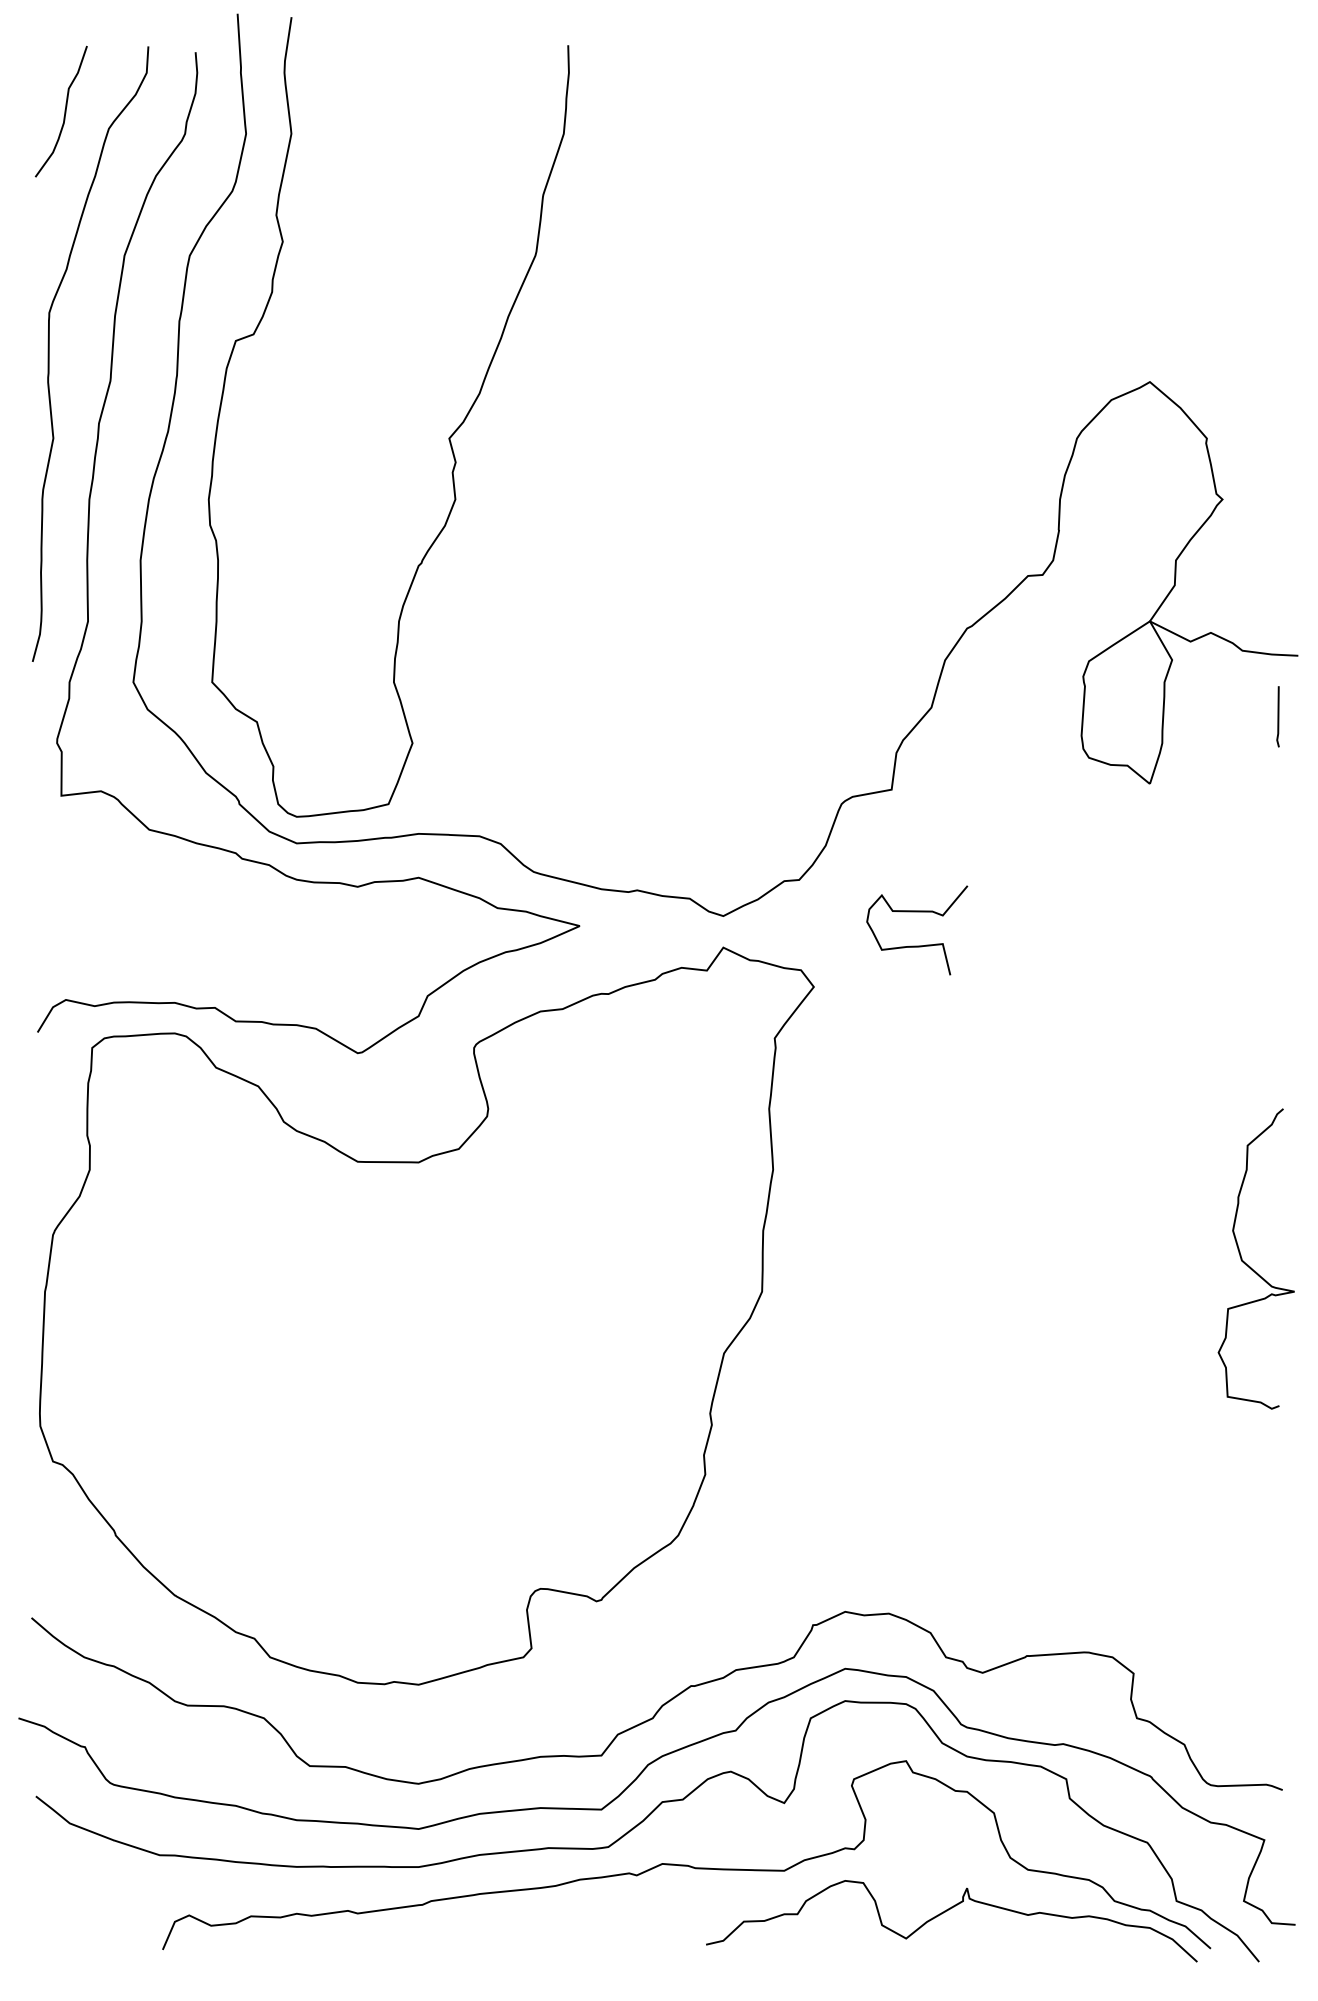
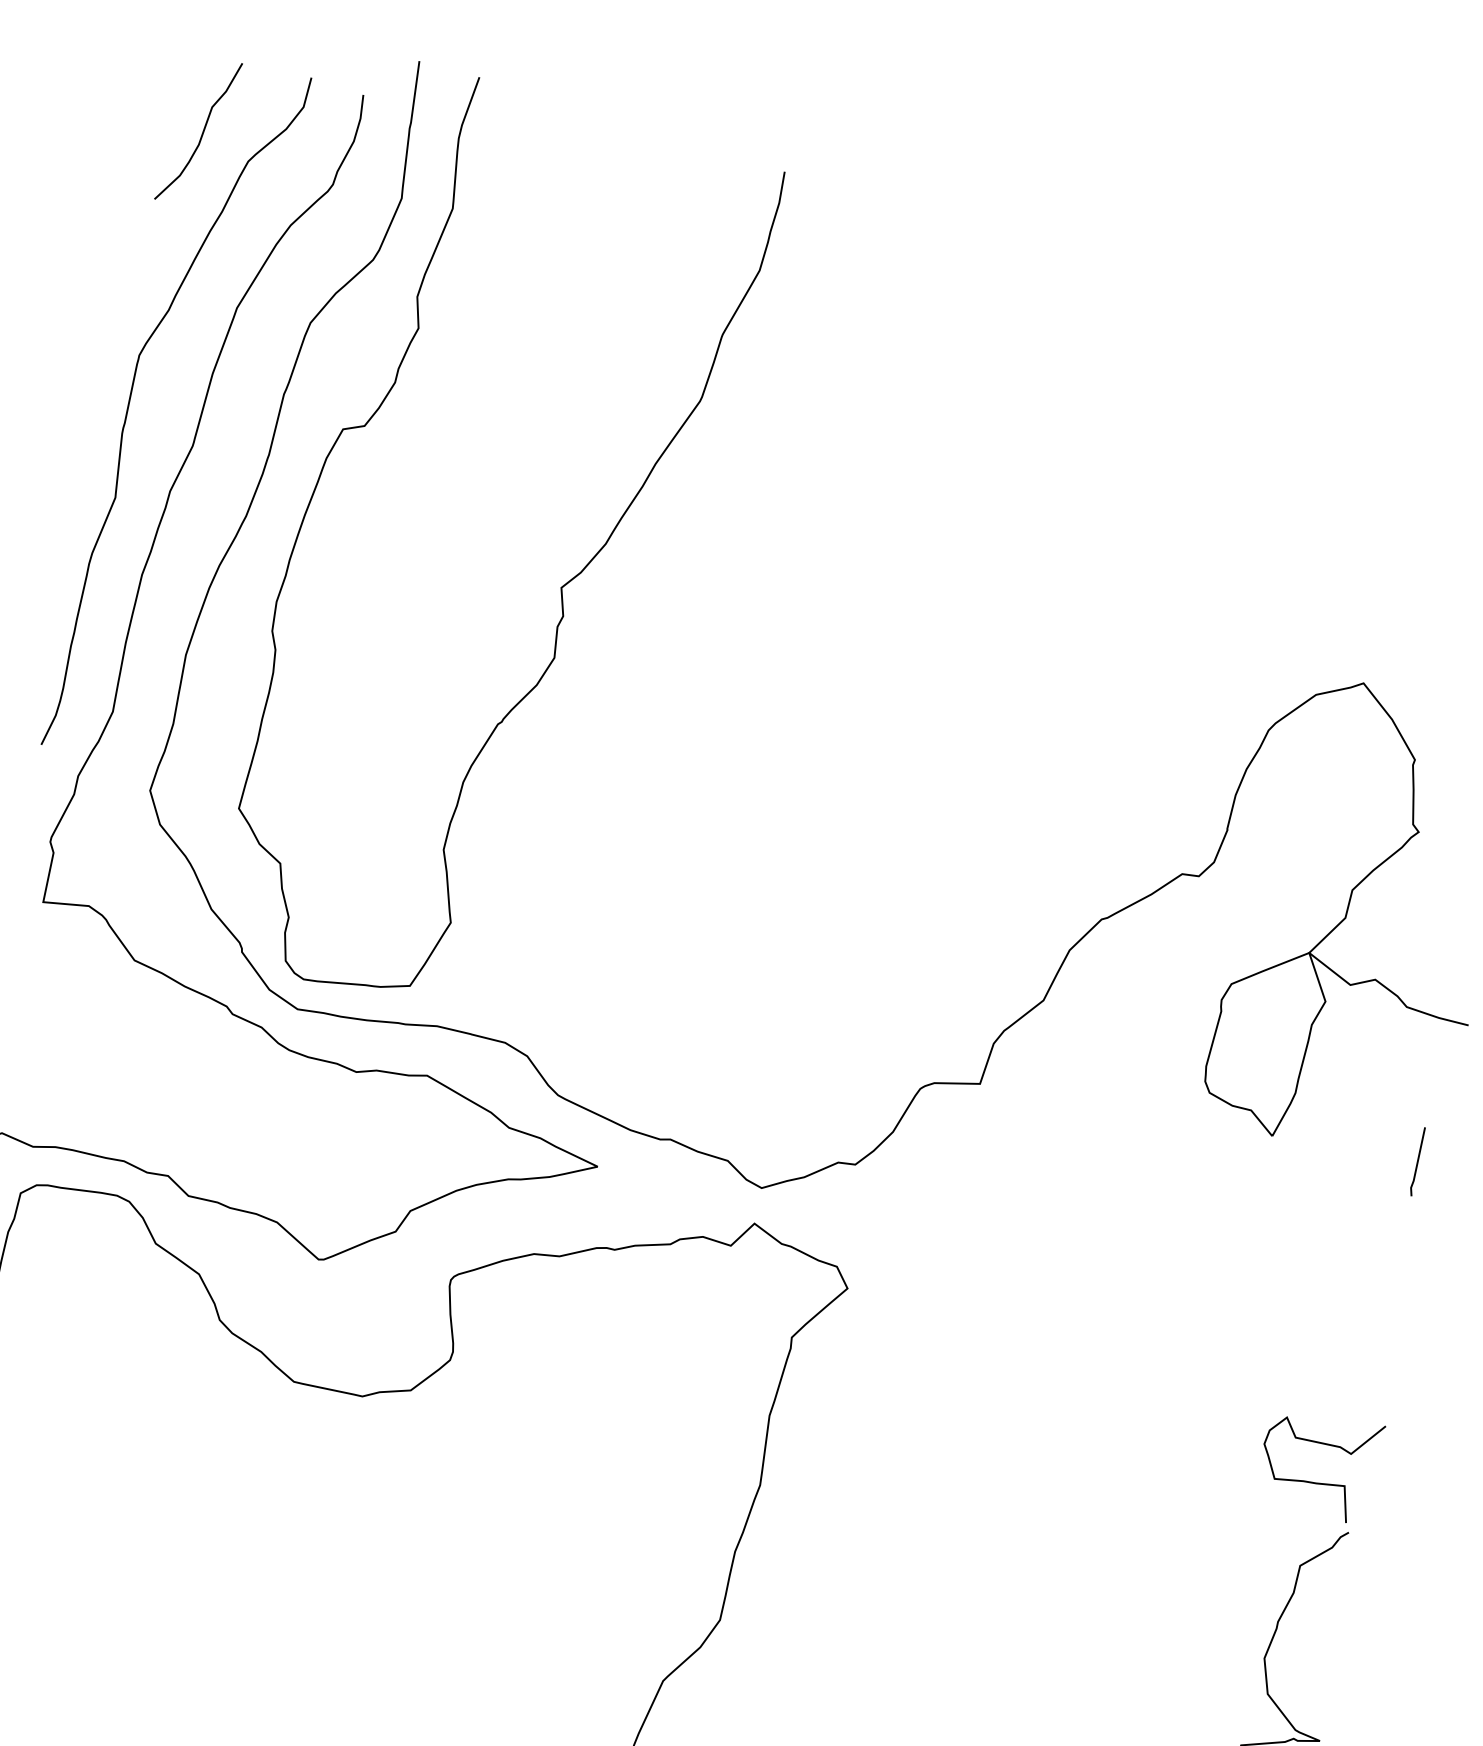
line: (1277, 716) -> (1416, 1161), moved
curve: (917, 945) -> (1315, 1482), moved

